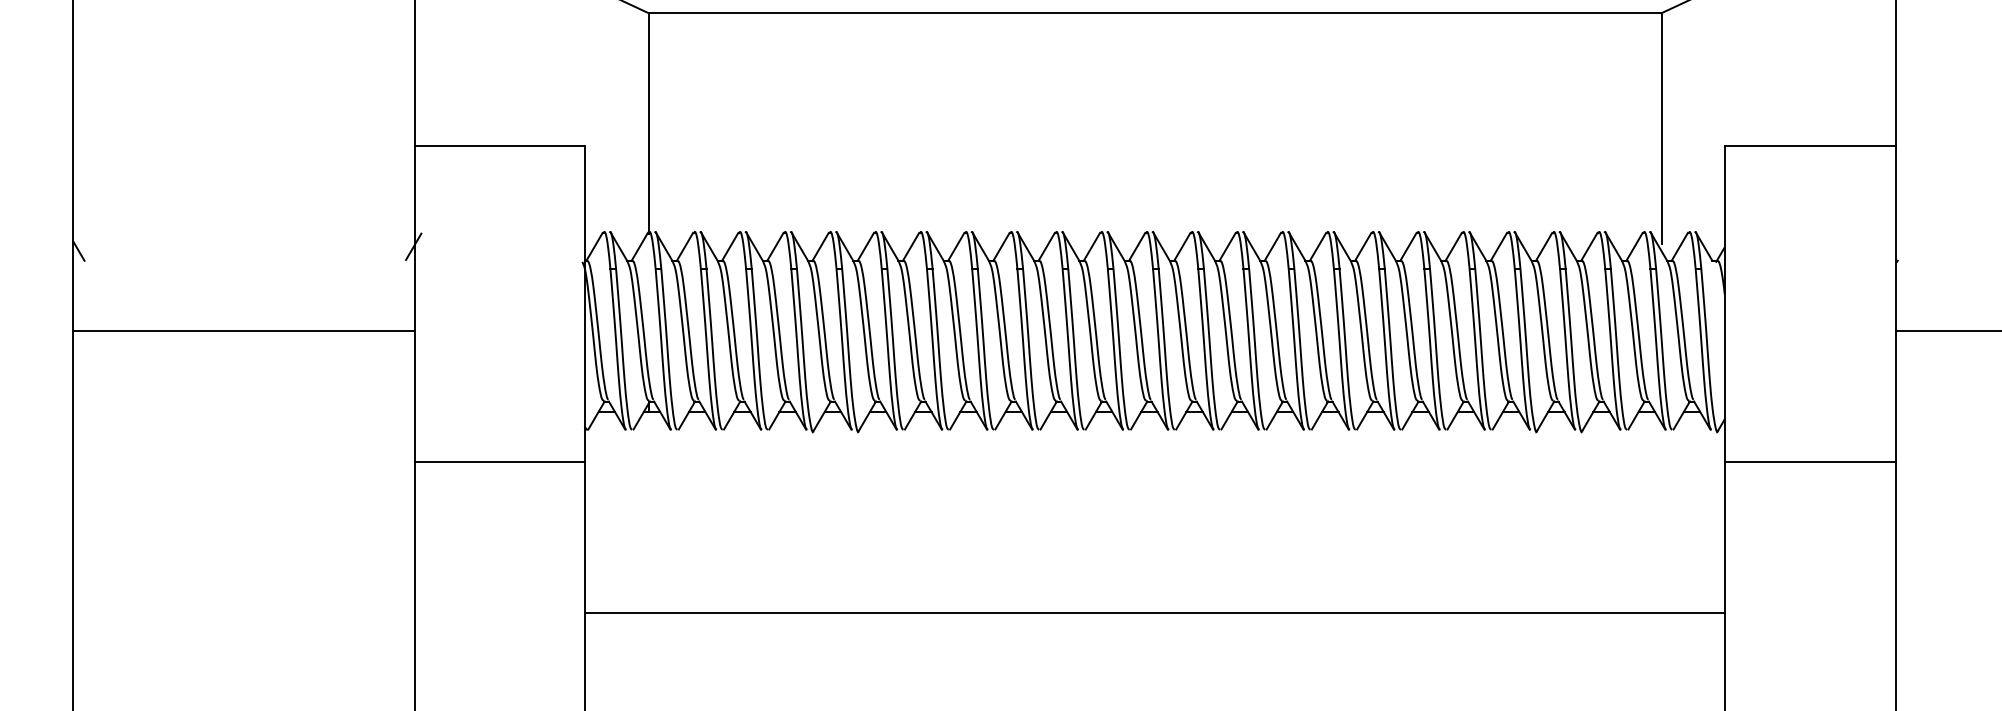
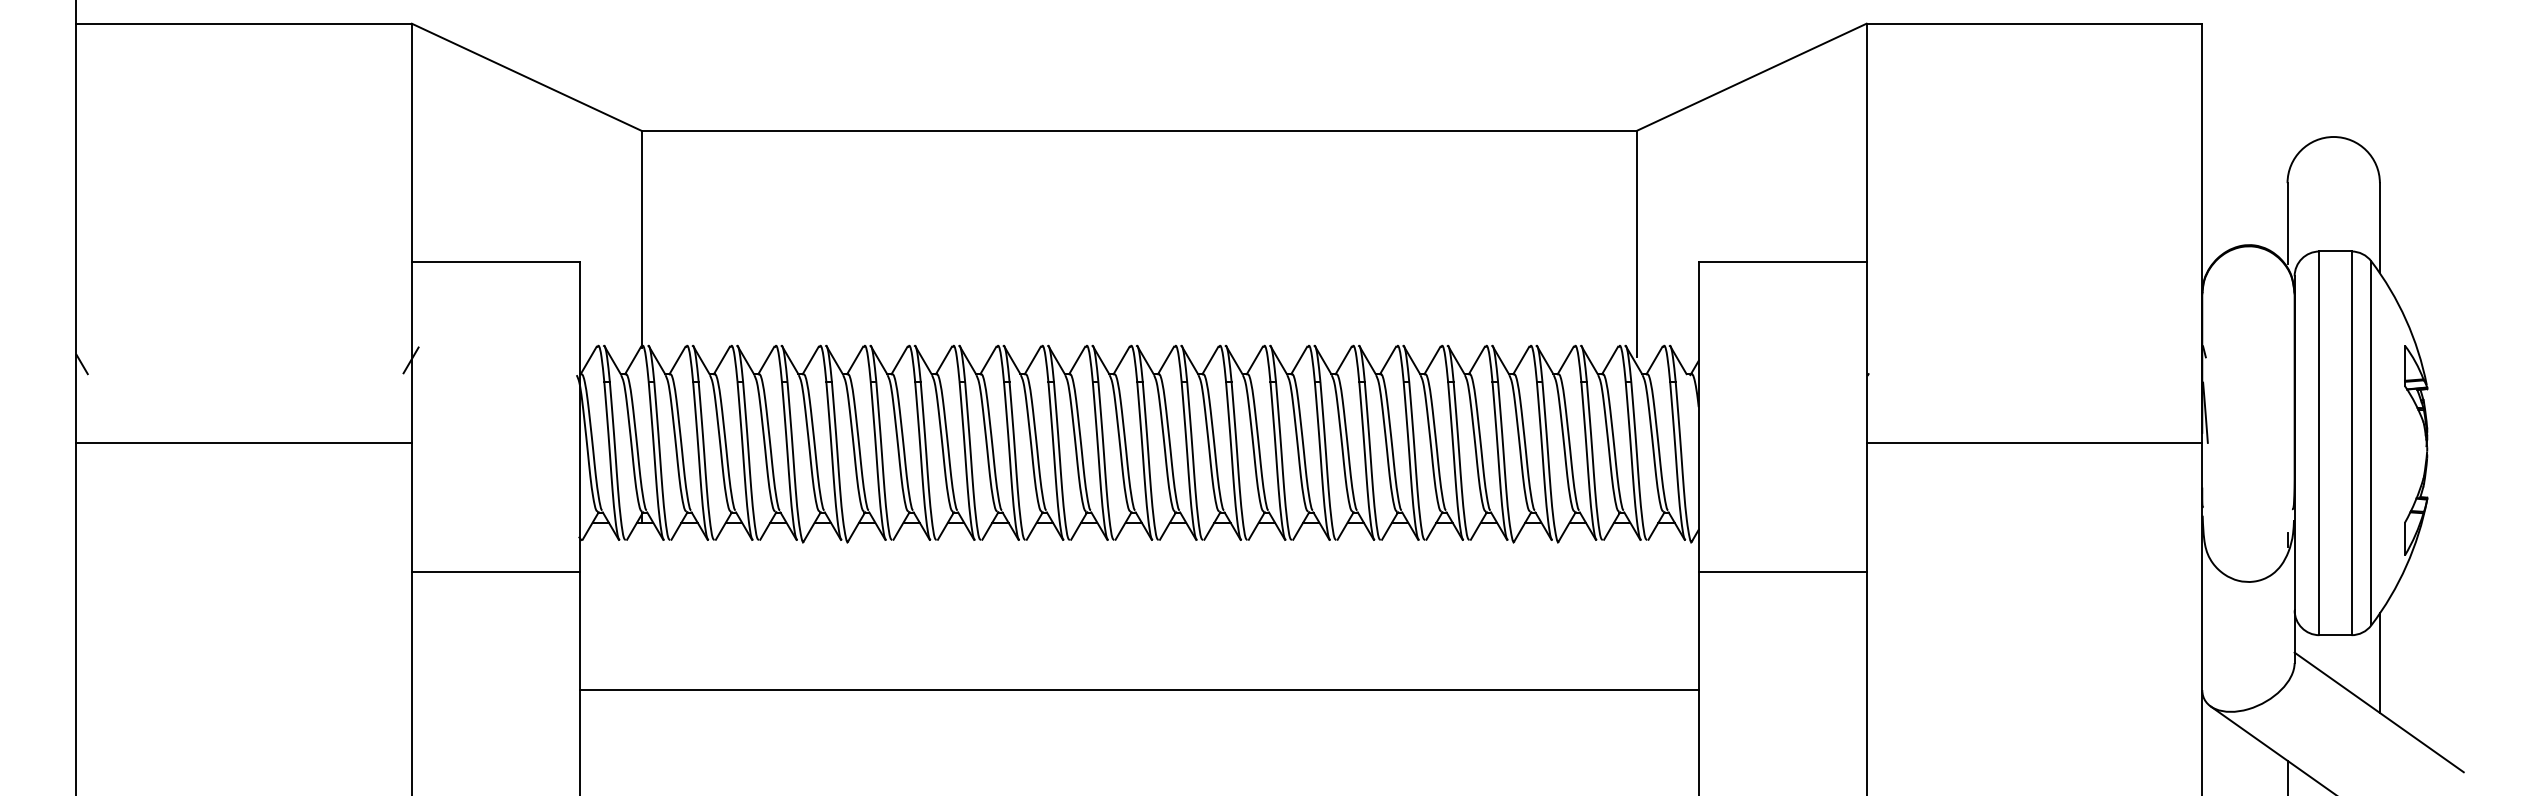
line: (1154, 613) -> (1138, 690), moved

